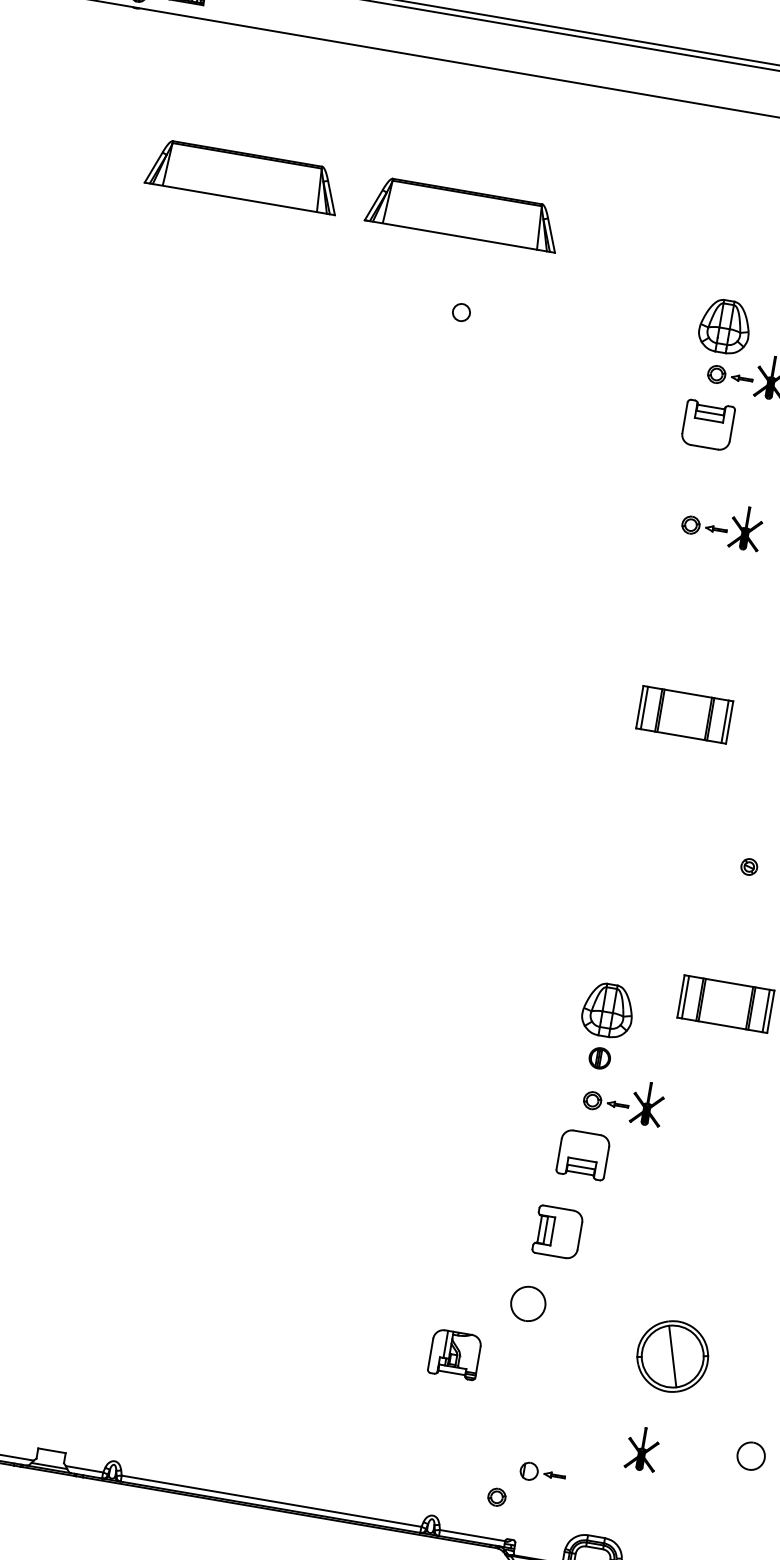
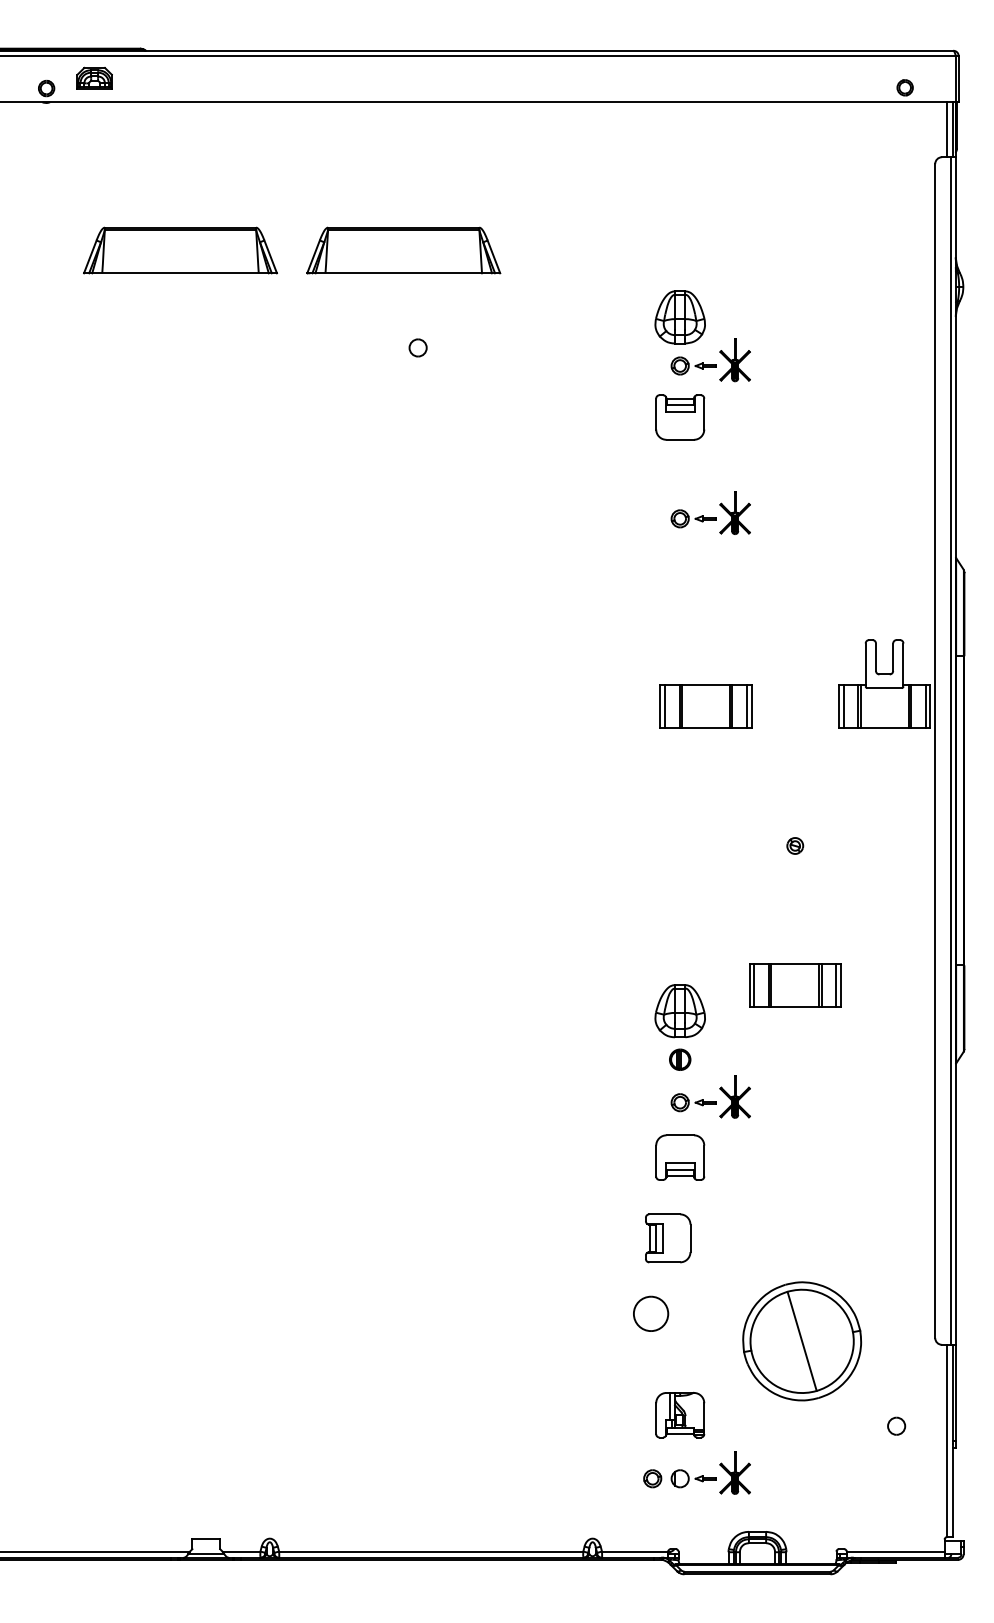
part: (455, 1353) -> (680, 1414), moved
part: (672, 1356) -> (802, 1341), size x1.67
part: (641, 1448) -> (734, 1472), moved
part: (751, 1455) -> (896, 1425), size x0.62
part: (496, 1496) -> (652, 1478), moved

